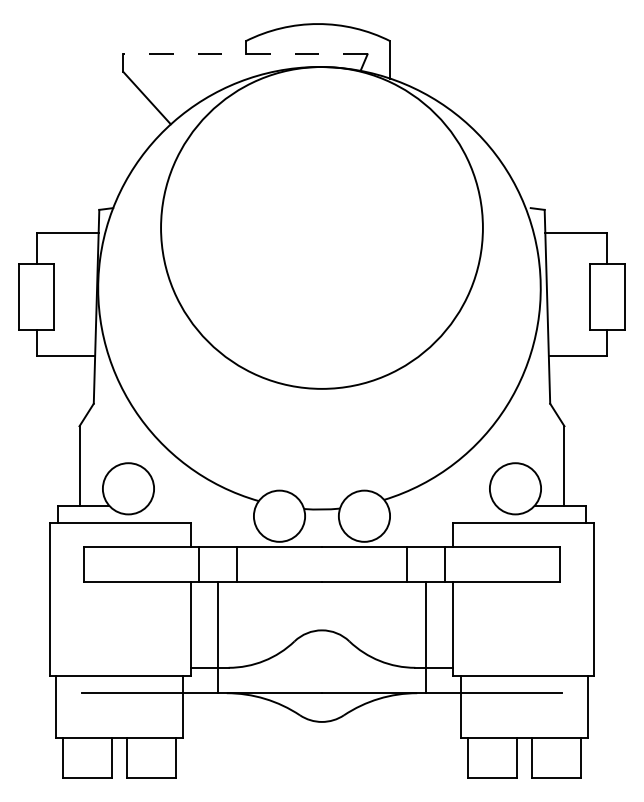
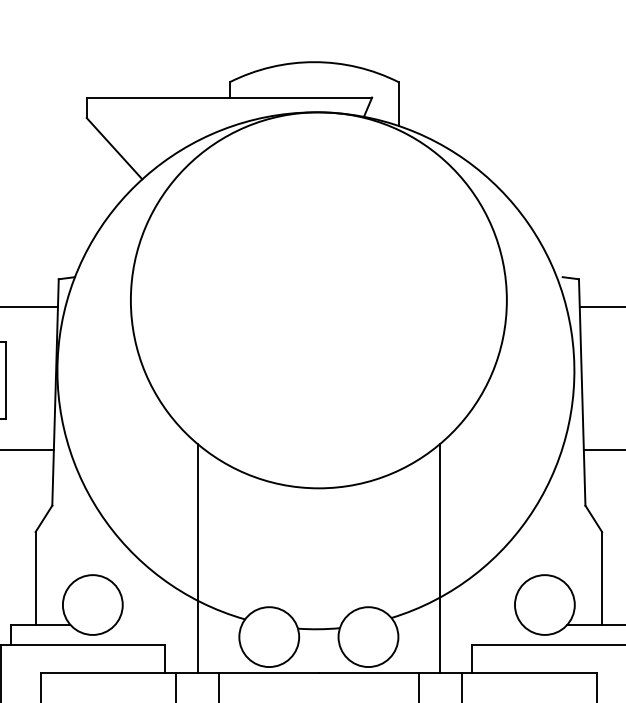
line: (244, 54) -> (228, 97), dashed -> solid
line: (218, 449) -> (197, 559), added
line: (425, 449) -> (439, 559), added

